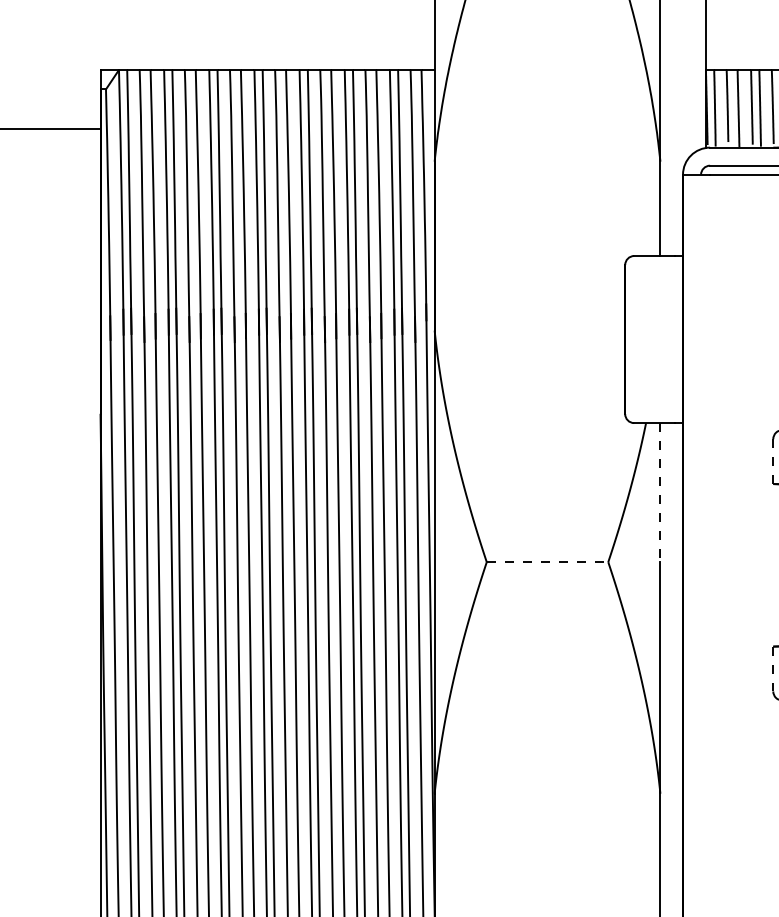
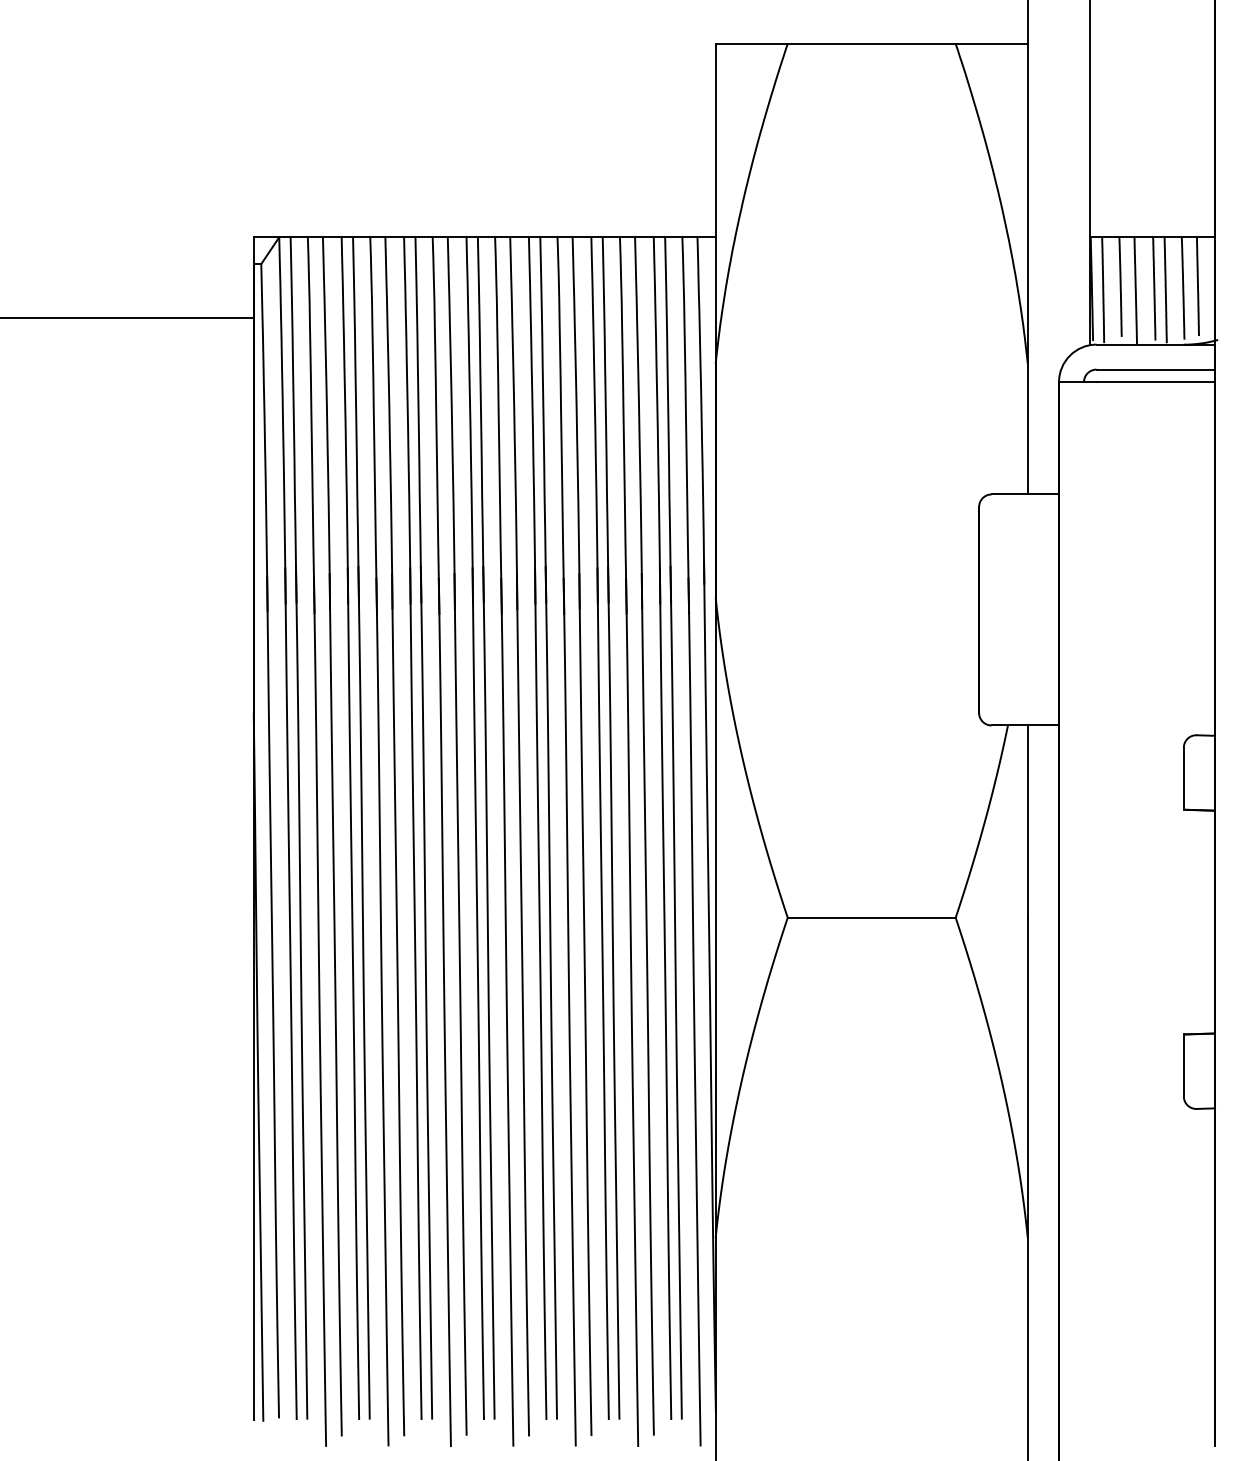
line: (773, 462) -> (1183, 779), dashed -> solid
line: (660, 493) -> (1027, 822), dashed -> solid
line: (547, 561) -> (871, 917), dashed -> solid
line: (773, 669) -> (1183, 1065), dashed -> solid

